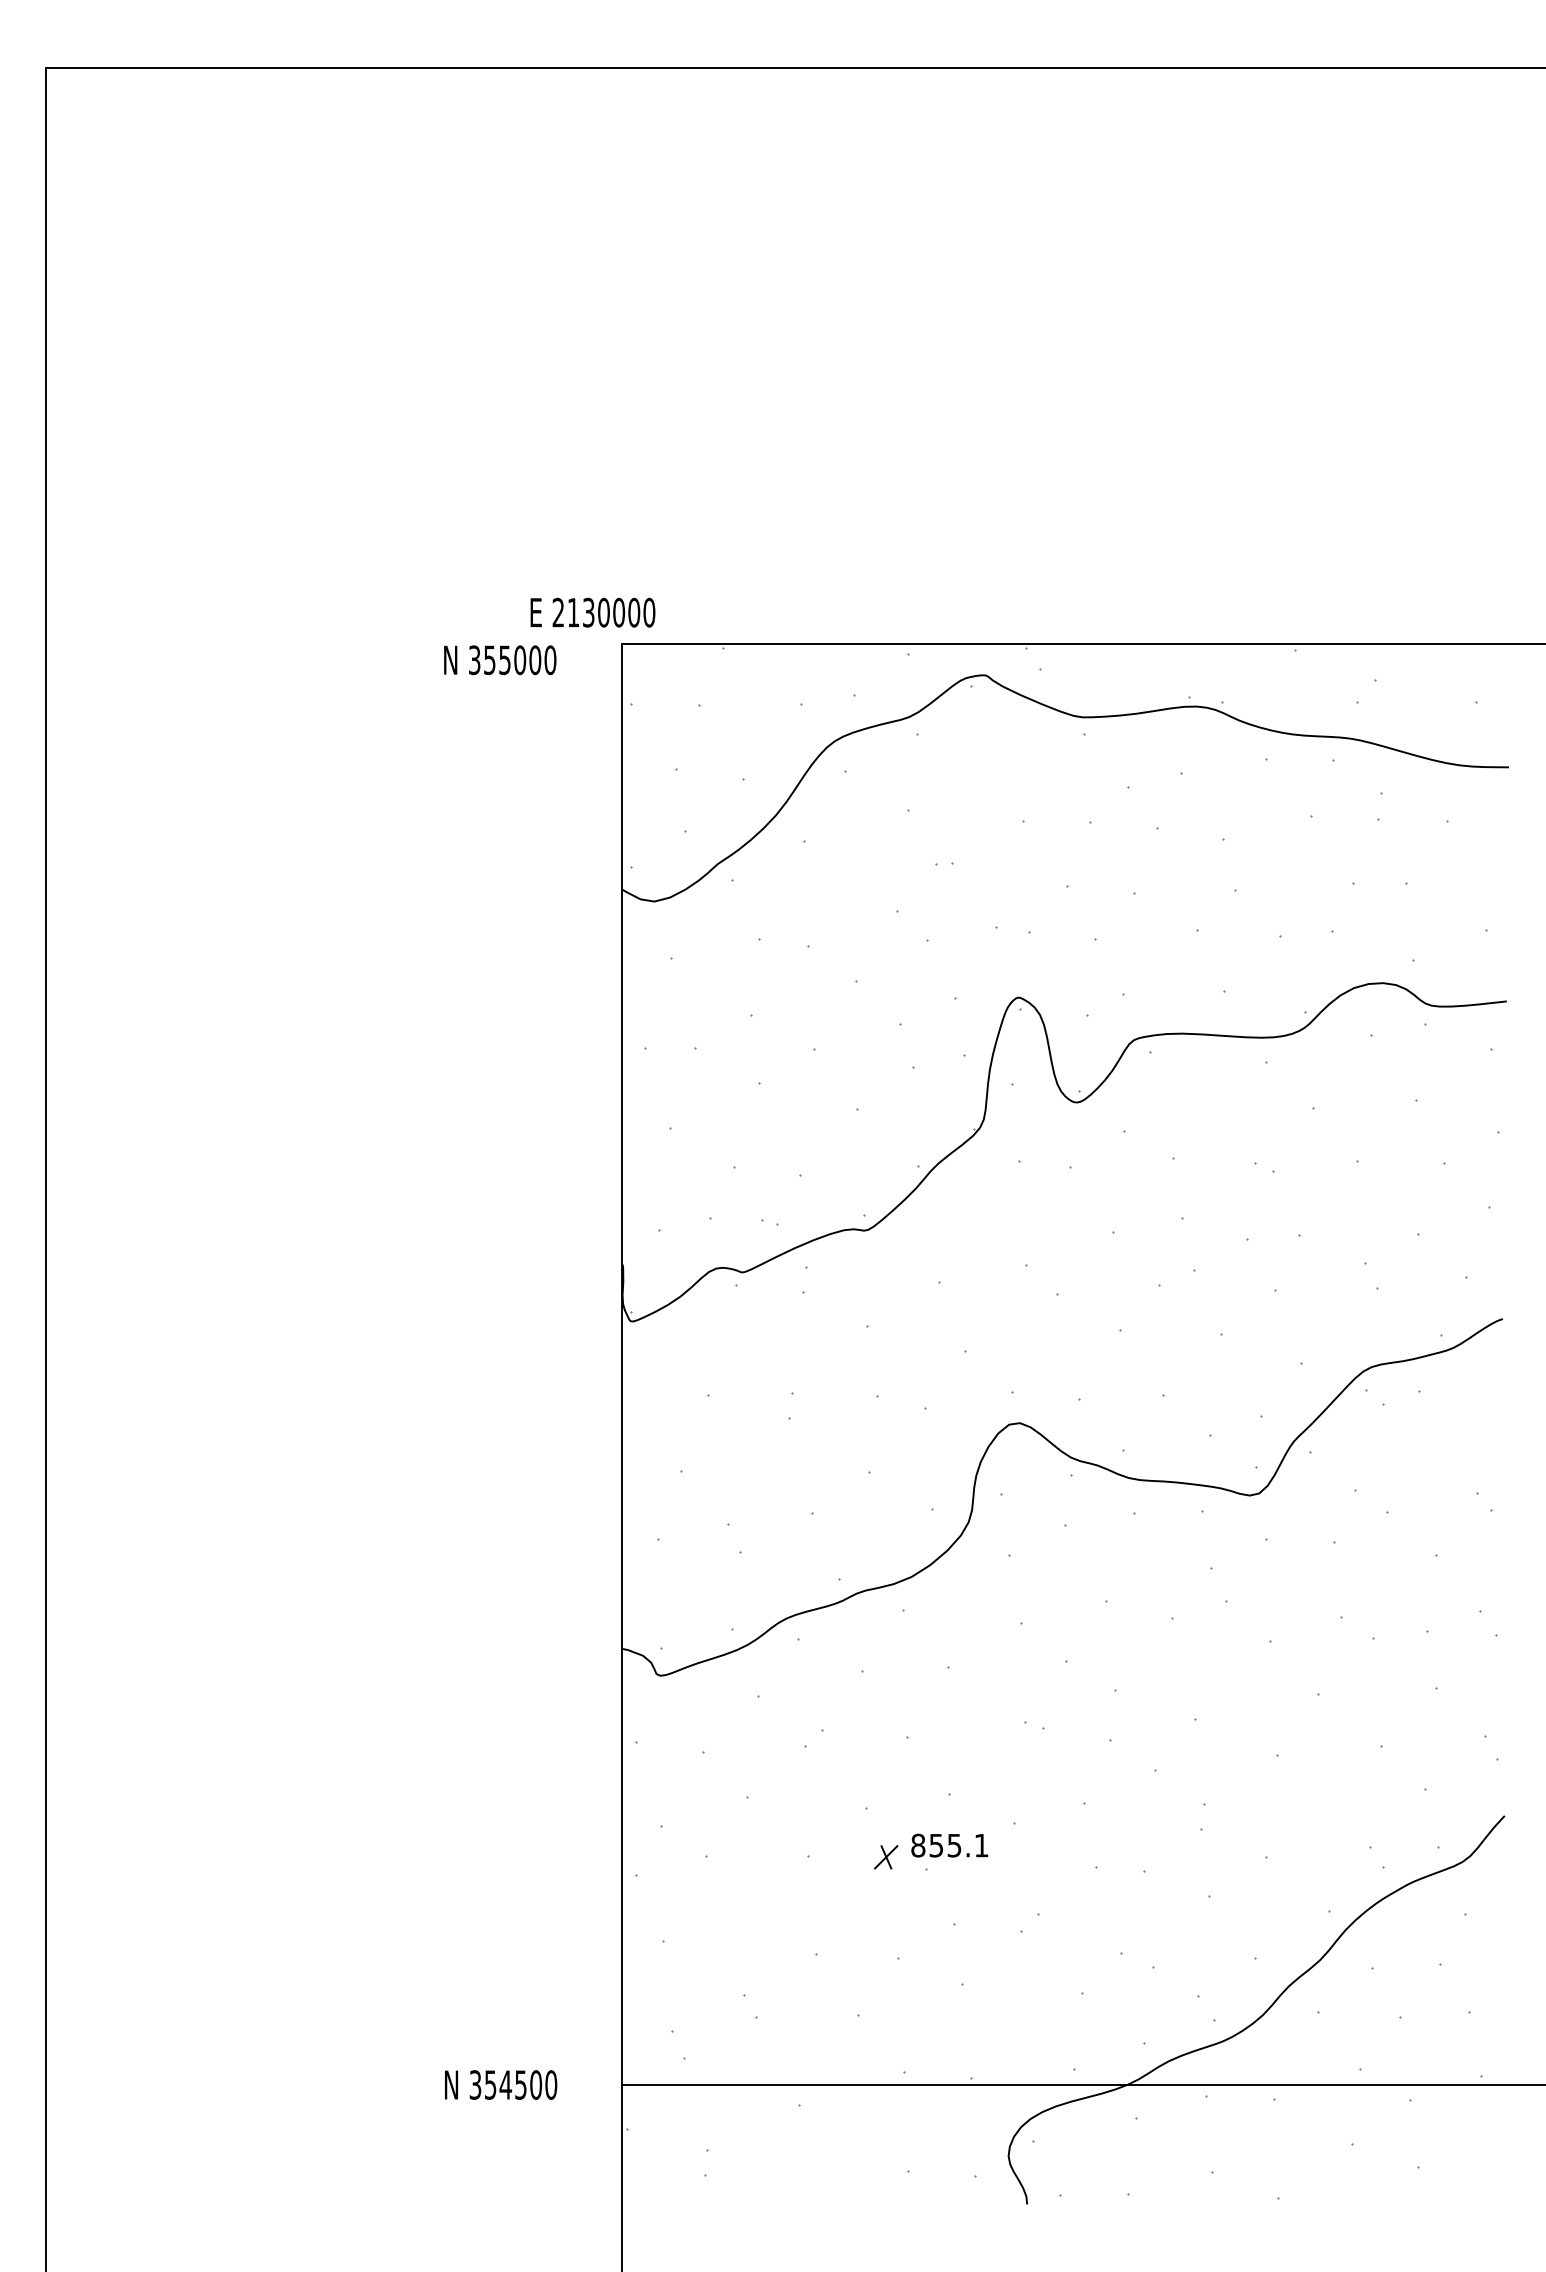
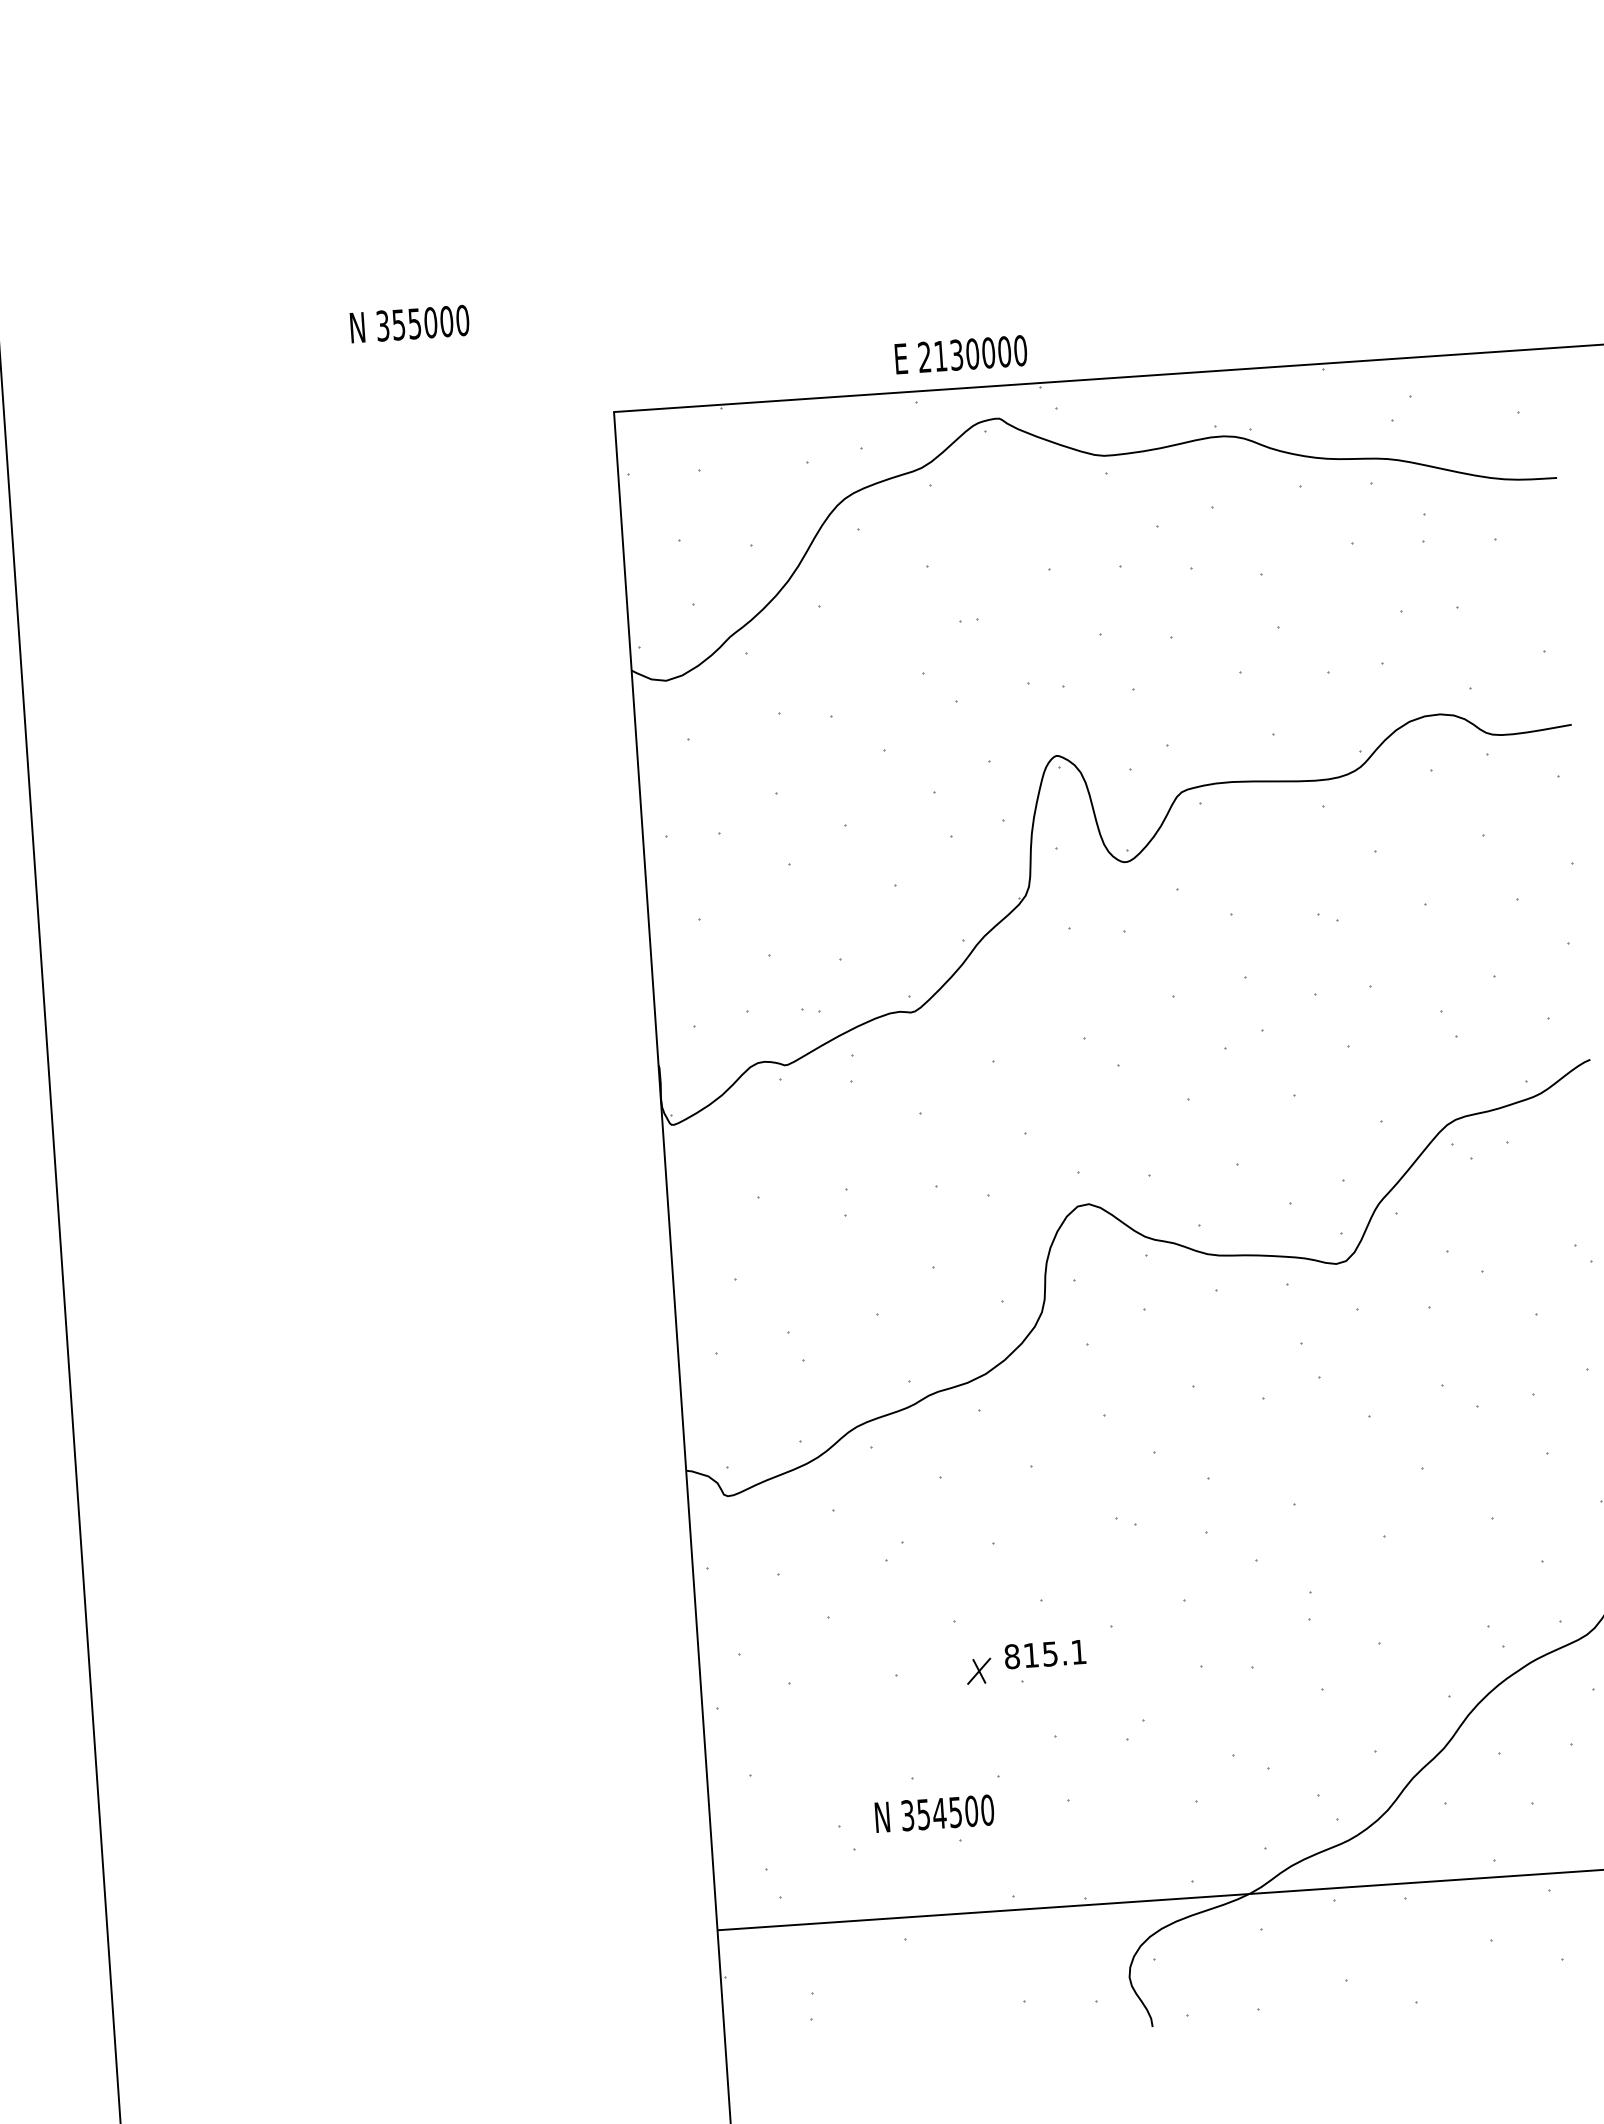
text: (592, 612) -> (960, 354), moved
text: (500, 660) -> (410, 324), moved
text: (935, 1845) -> (1030, 1655), 855.1 -> 815.1
text: (501, 2084) -> (935, 1813), moved

